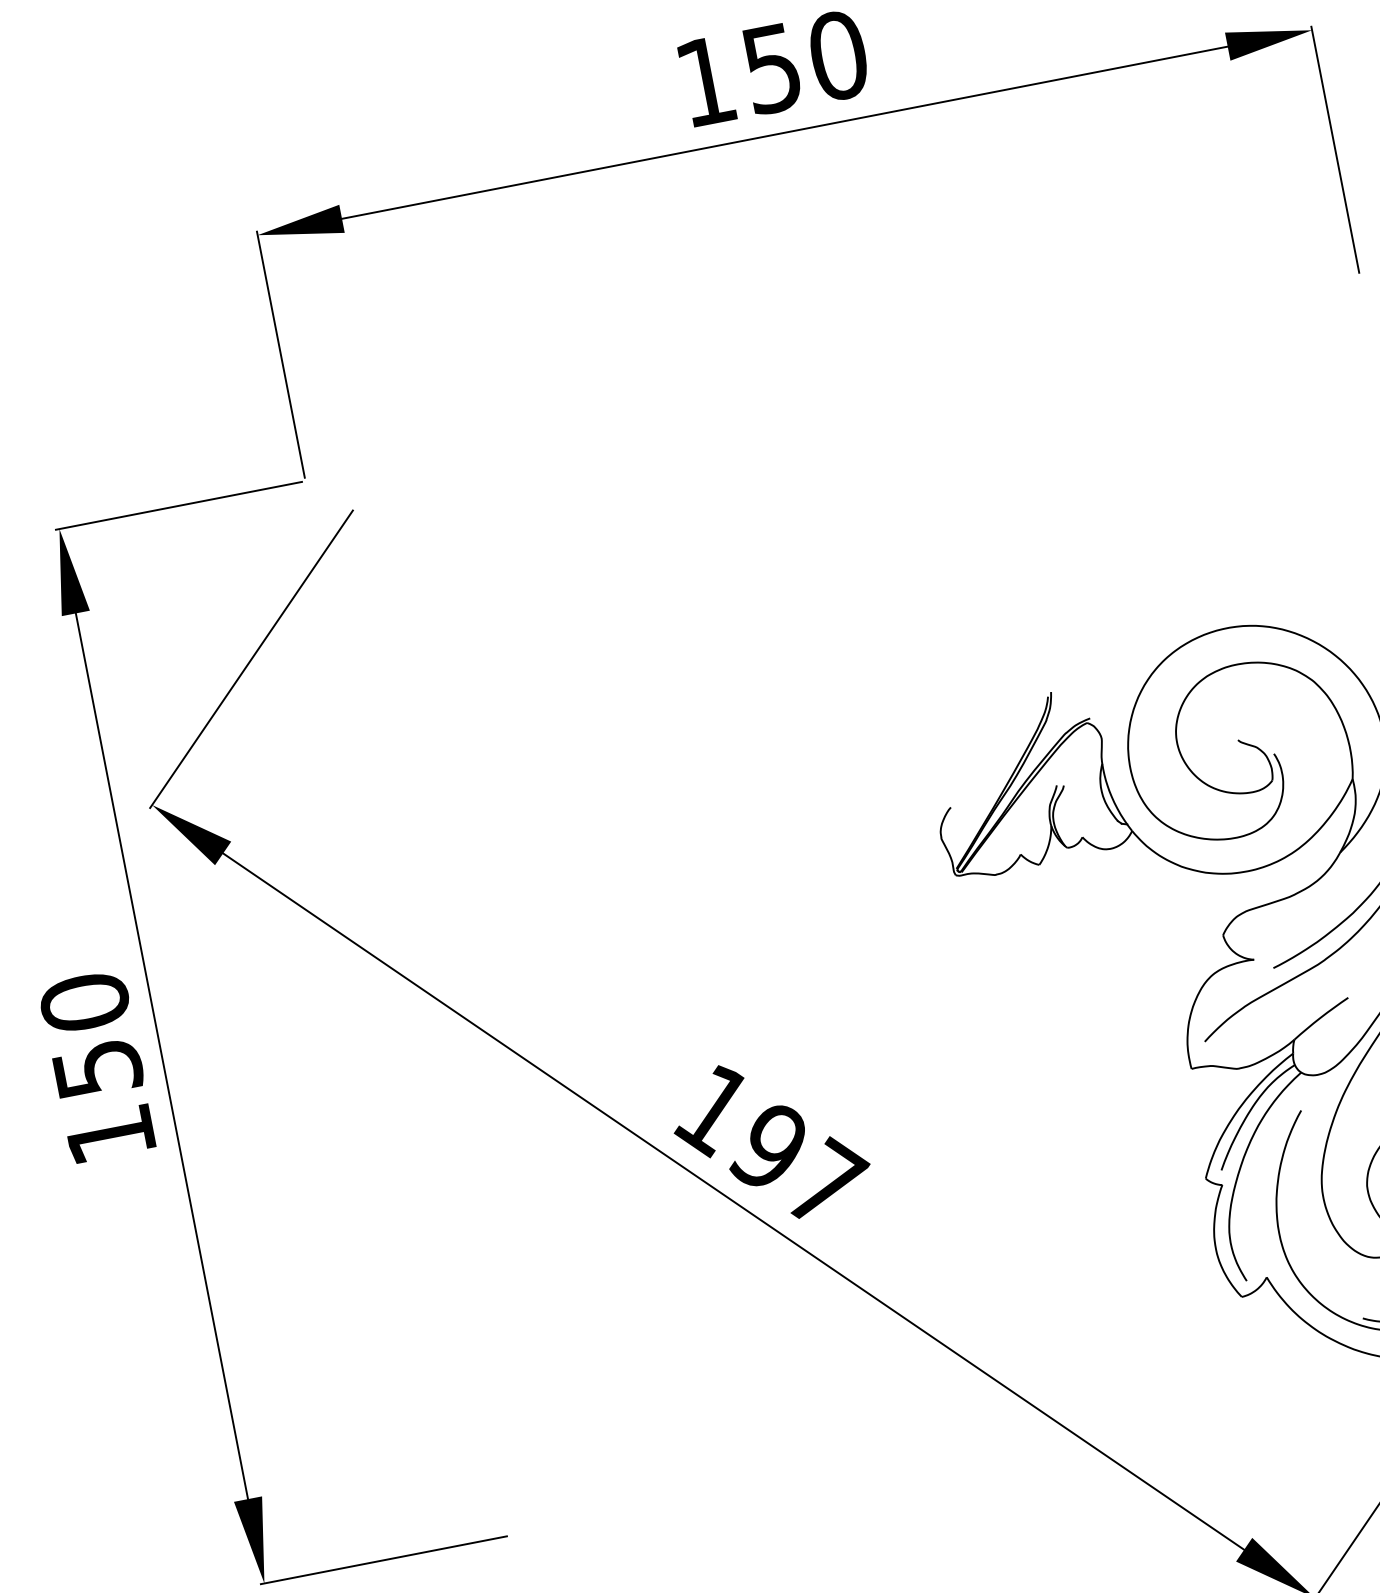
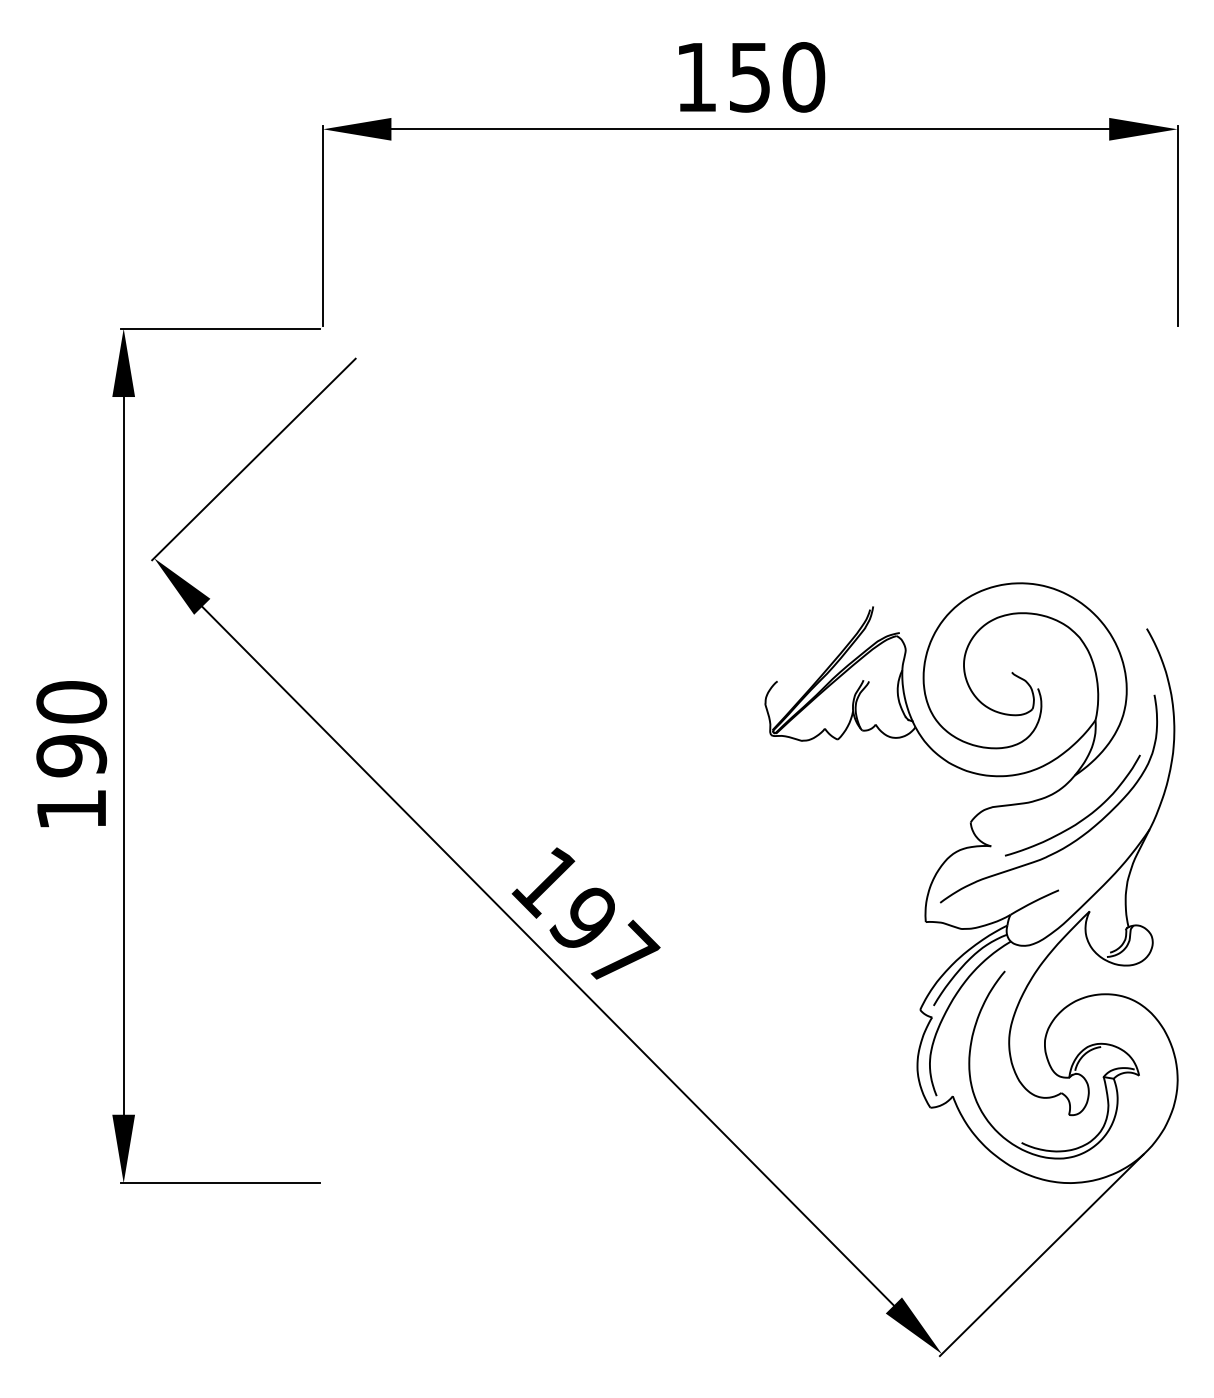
text: (97, 1069) -> (71, 756), 150 -> 190

